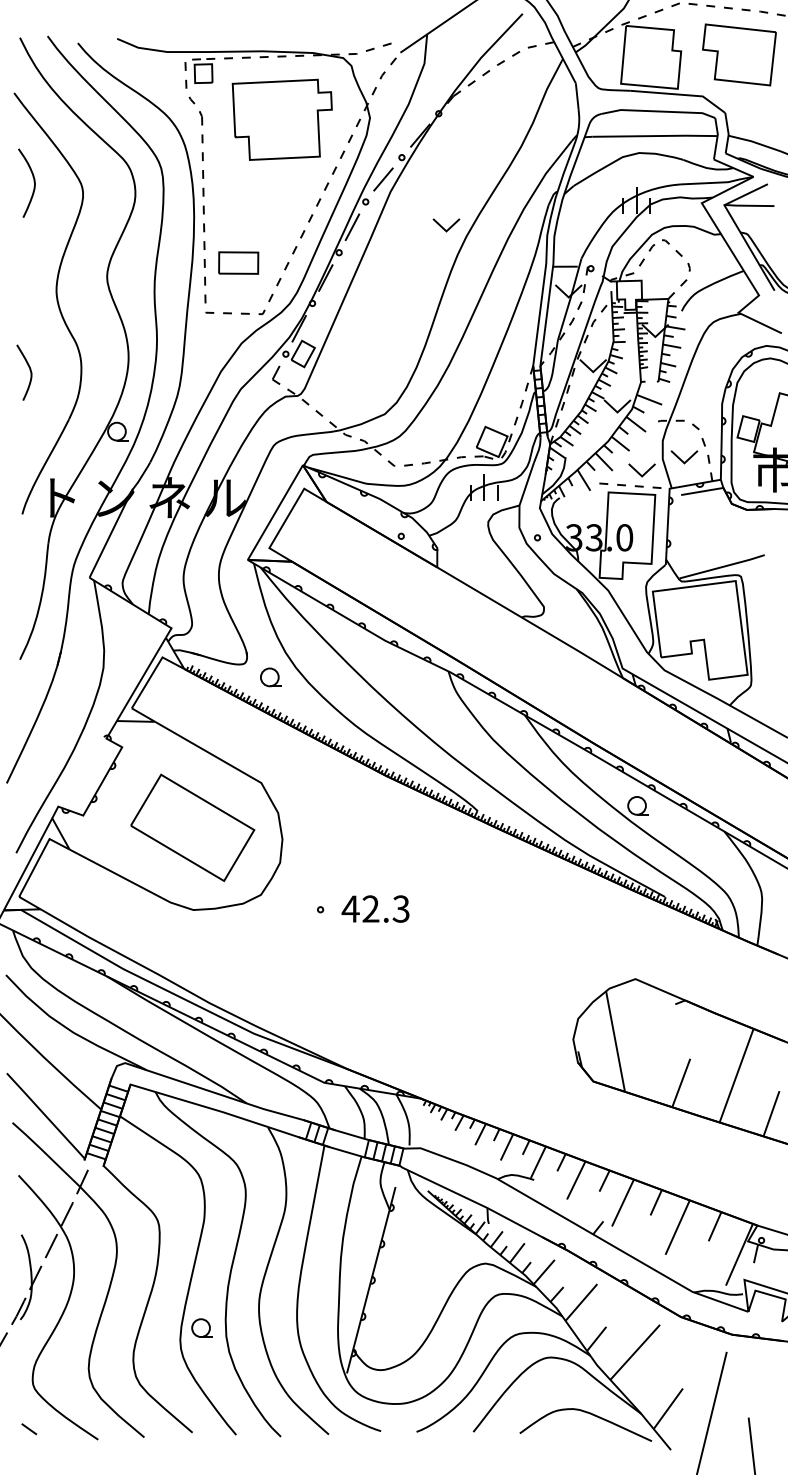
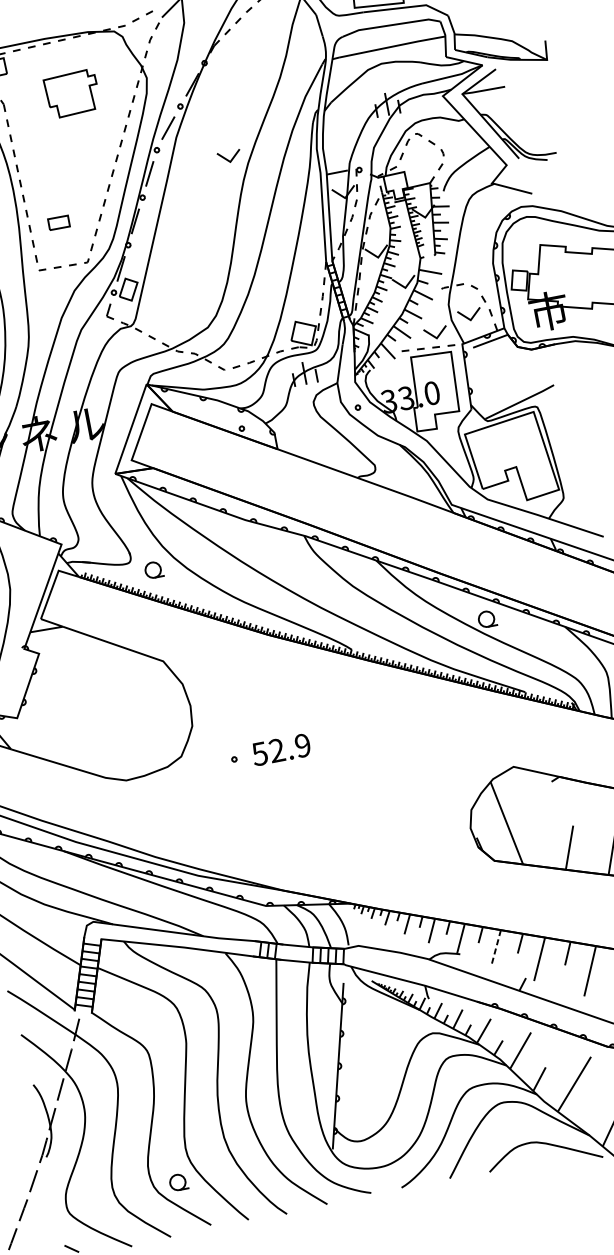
part: (281, 119) -> (71, 93), size x0.6
part: (238, 262) -> (58, 222), size x0.6
part: (192, 827) -> (112, 710), removed
text: (375, 908) -> (280, 749), 42.3 -> 52.9
line: (576, 1180) -> (496, 947), solid -> dashed
part: (201, 1327) -> (178, 1181), moved

